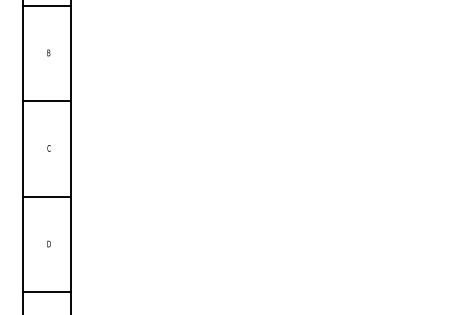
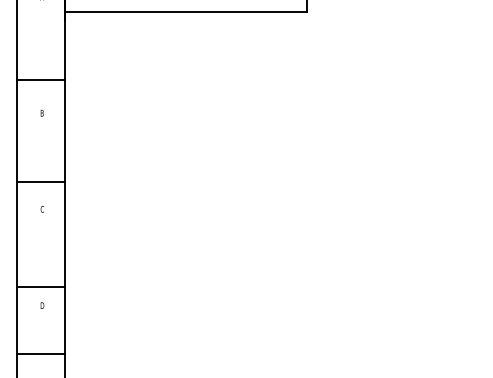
line: (47, 5) -> (40, 79), moved
line: (47, 100) -> (40, 181), moved
line: (47, 197) -> (40, 287), moved

